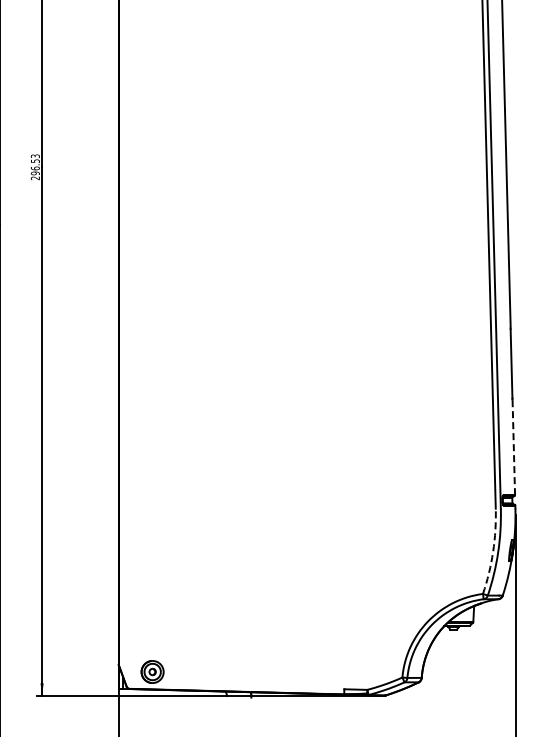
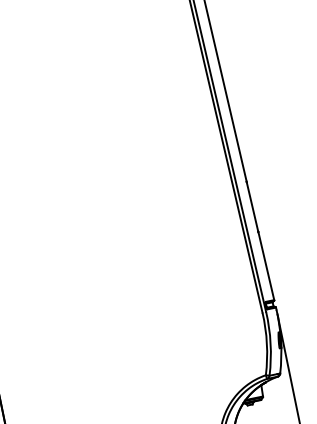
line: (513, 447) -> (266, 266), dashed -> solid
arc: (493, 551) -> (267, 343), dashed -> solid

